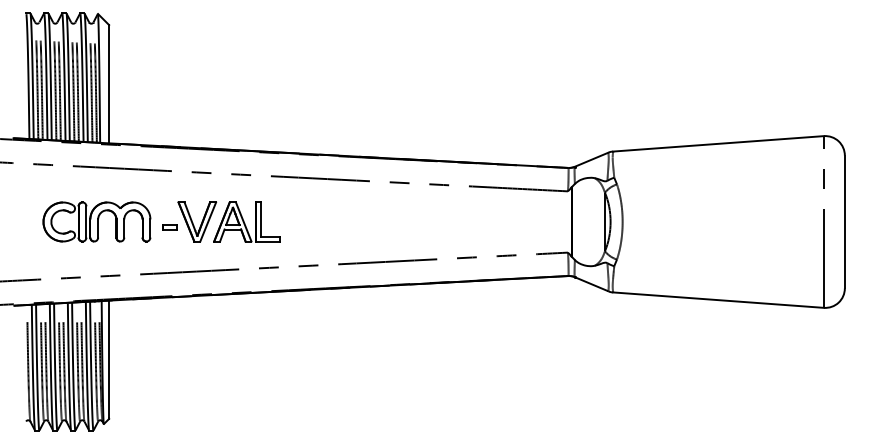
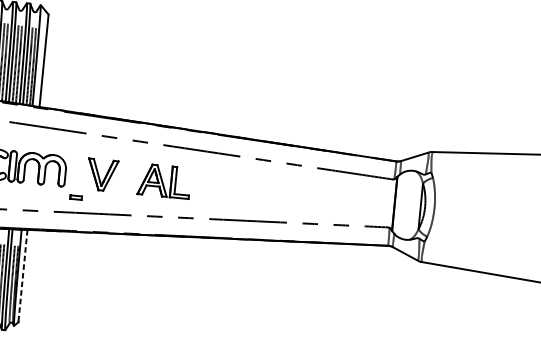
part: (246, 221) -> (164, 180), moved
part: (169, 227) -> (75, 197), moved
line: (109, 359) -> (23, 275), solid -> dashed

